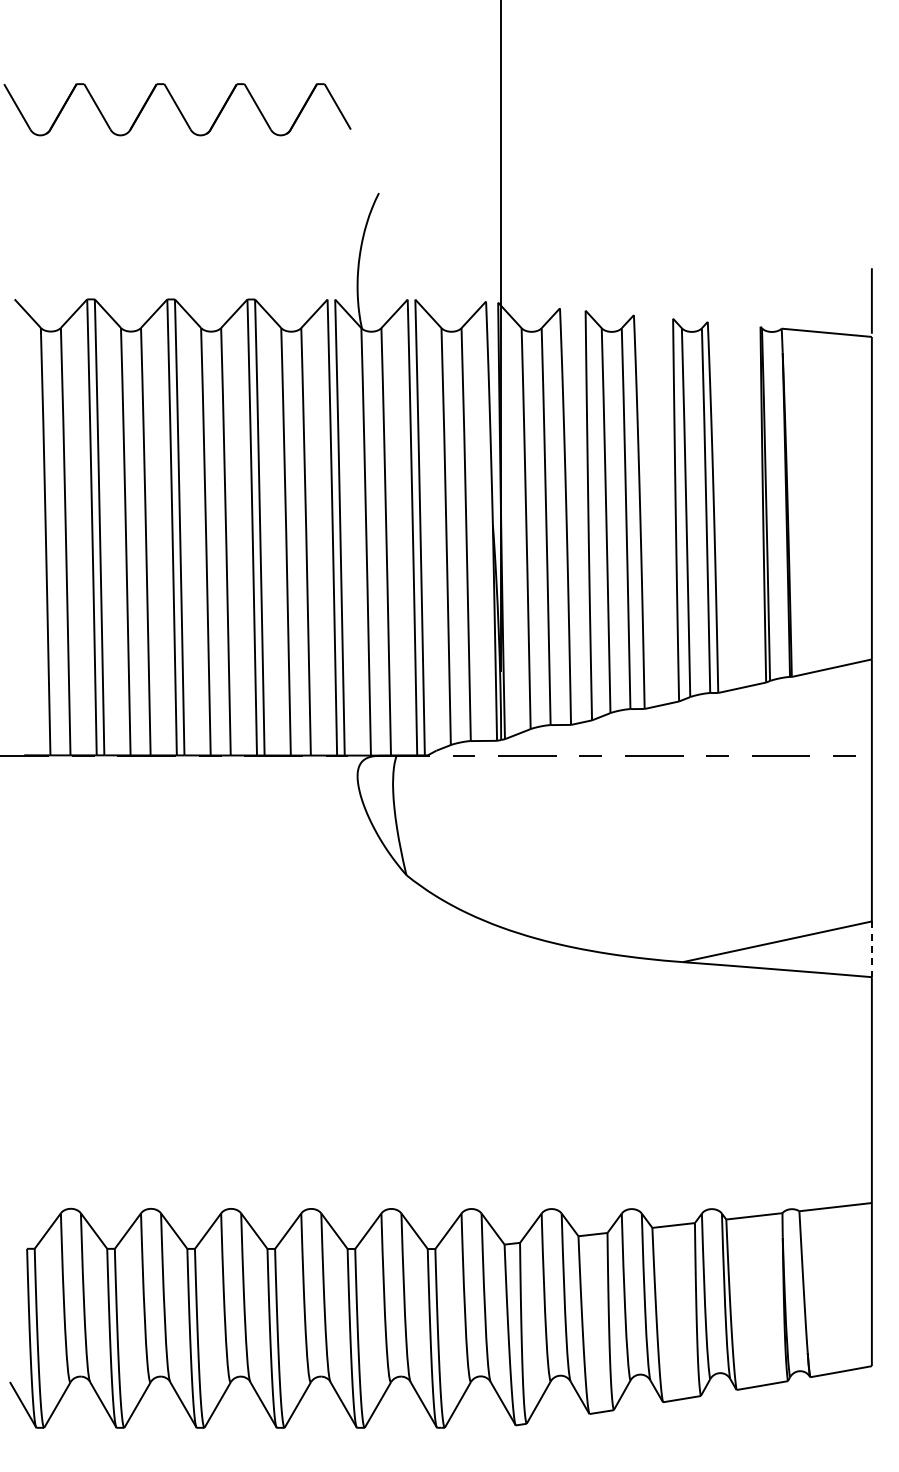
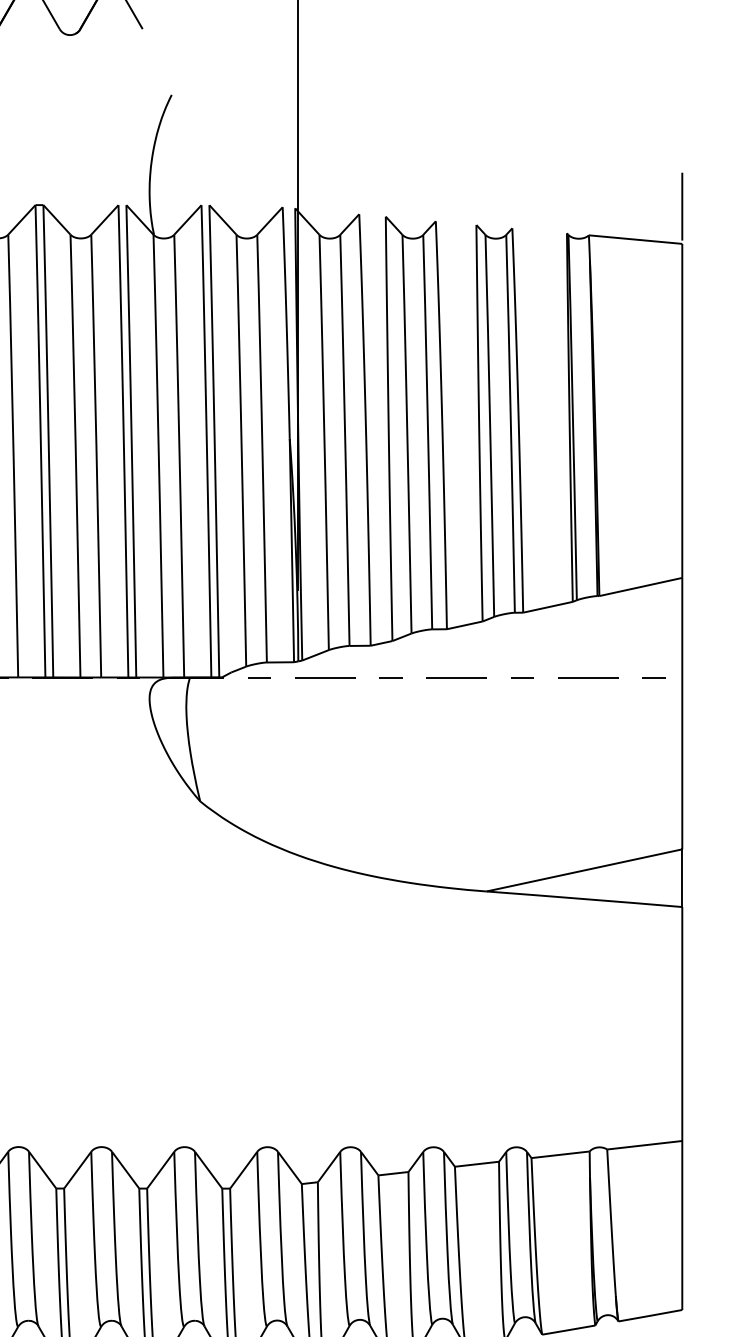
line: (871, 949) -> (681, 878), dashed -> solid

